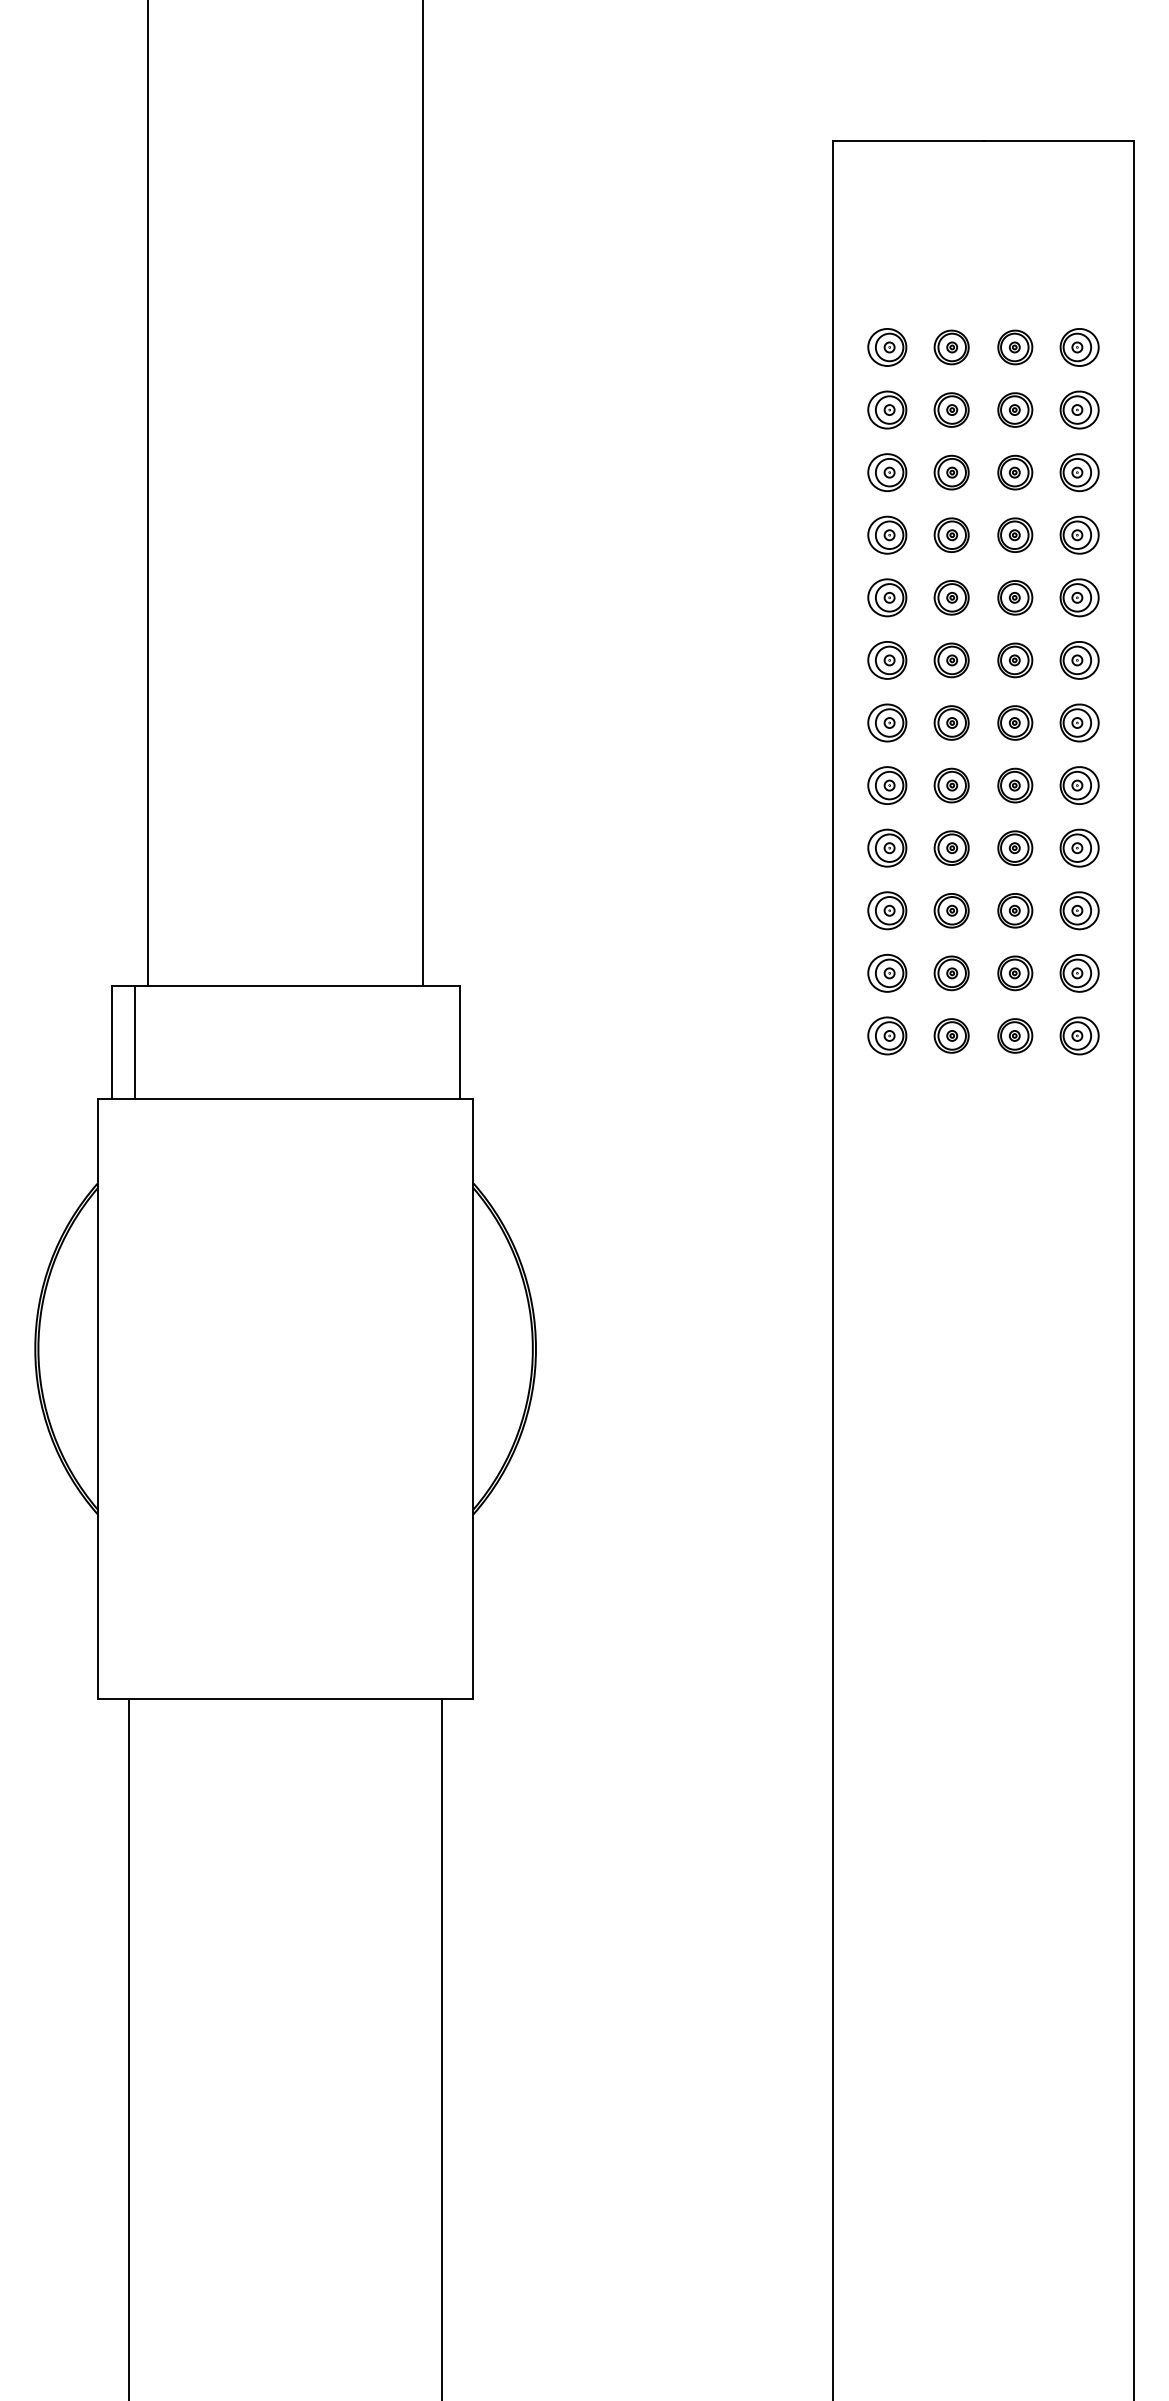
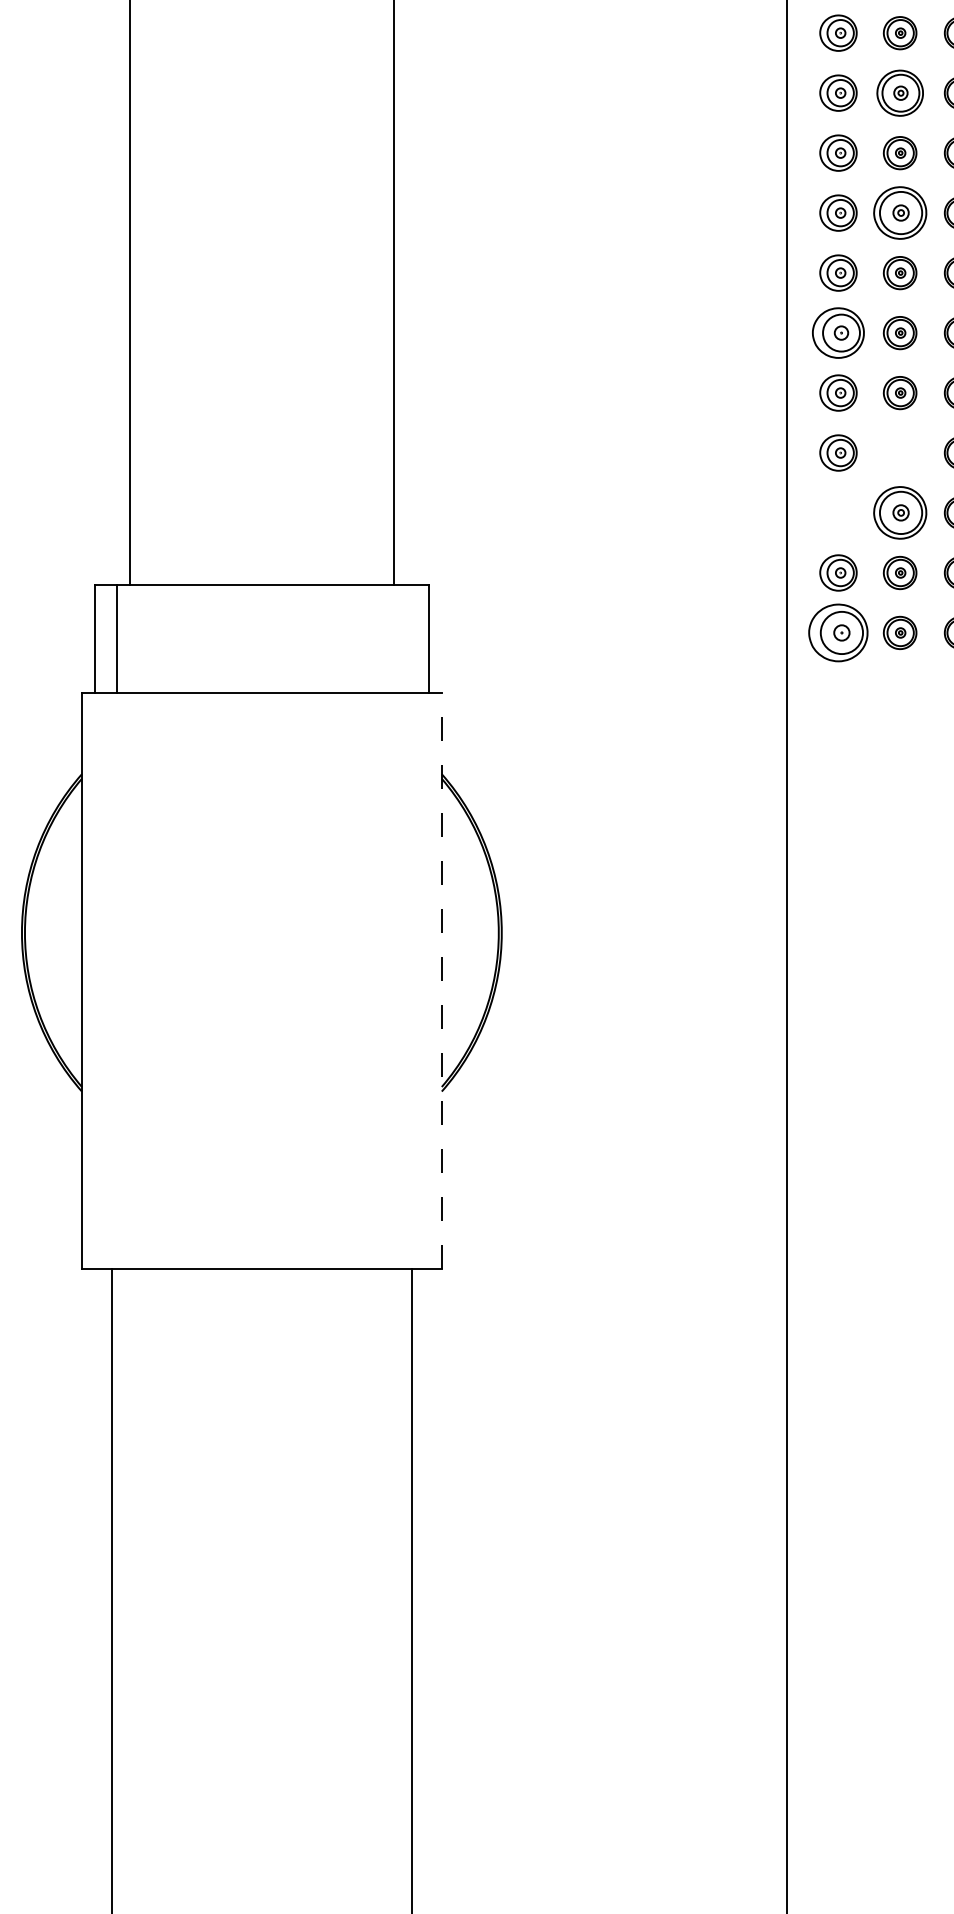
part: (951, 472) -> (899, 93), size x1.4
part: (951, 597) -> (899, 212), size x1.6
part: (887, 722) -> (838, 332), size x1.4
part: (951, 847) -> (899, 452), removed
part: (887, 910) -> (838, 512), removed
part: (951, 910) -> (899, 512), size x1.6
part: (887, 1035) -> (838, 632), size x1.6
line: (473, 1398) -> (441, 980), solid -> dashed

